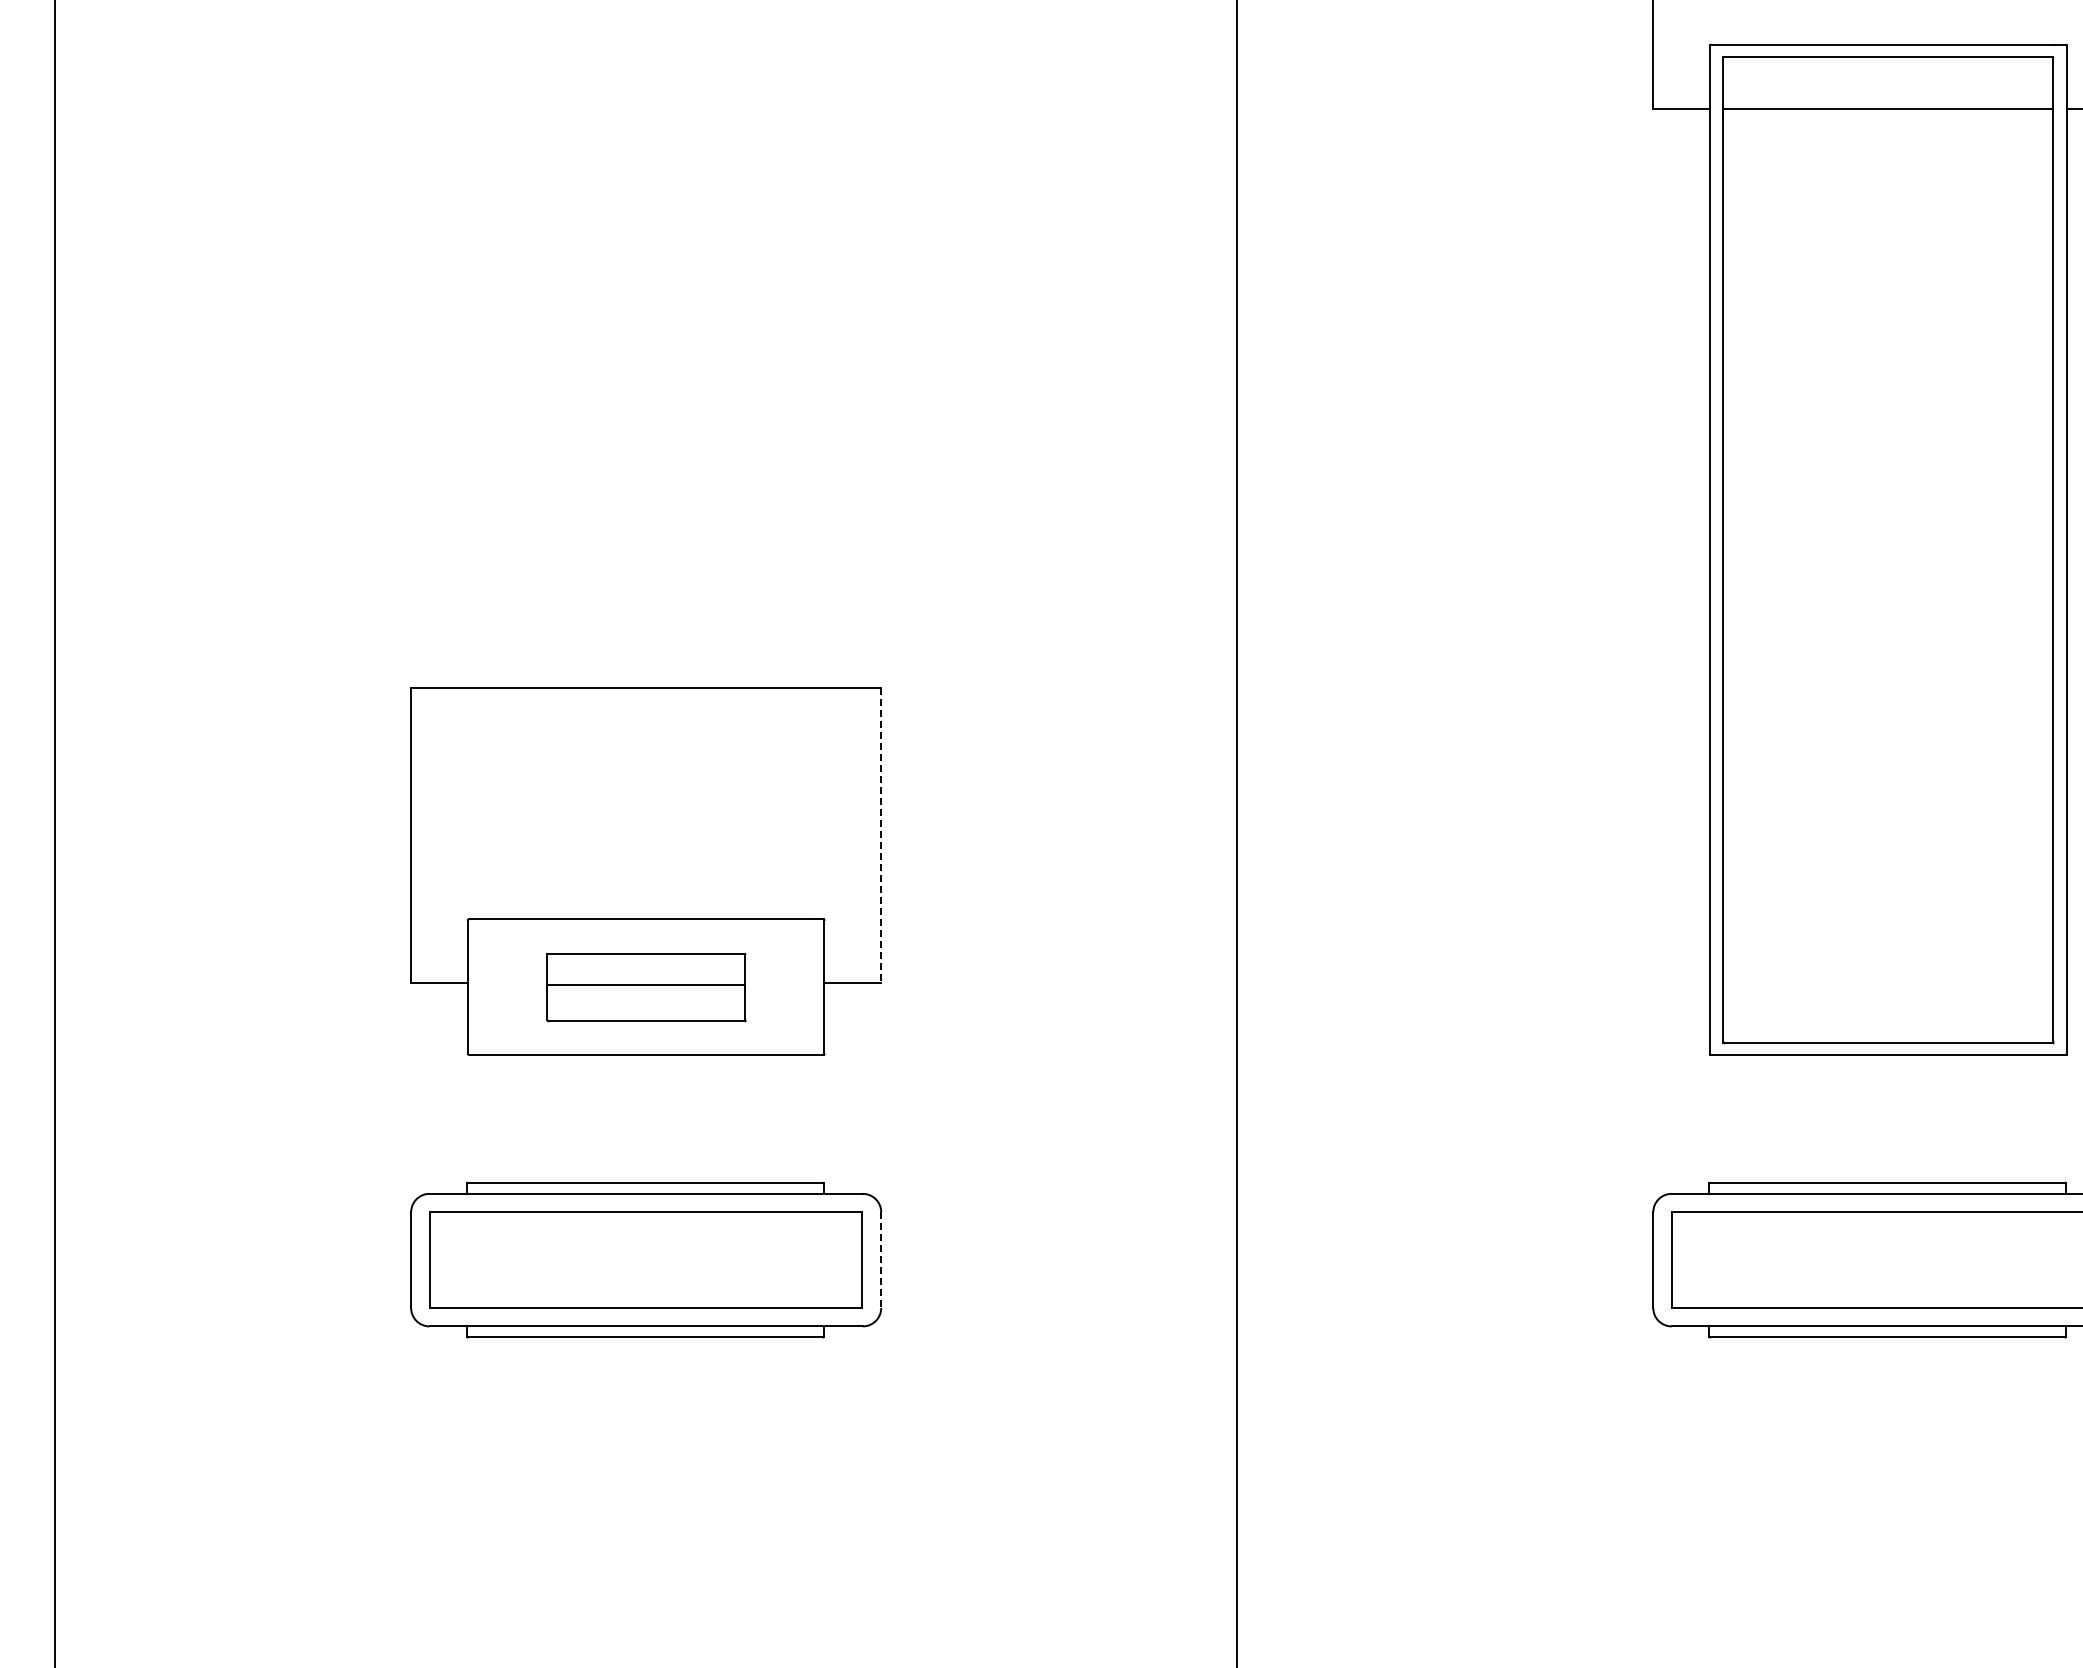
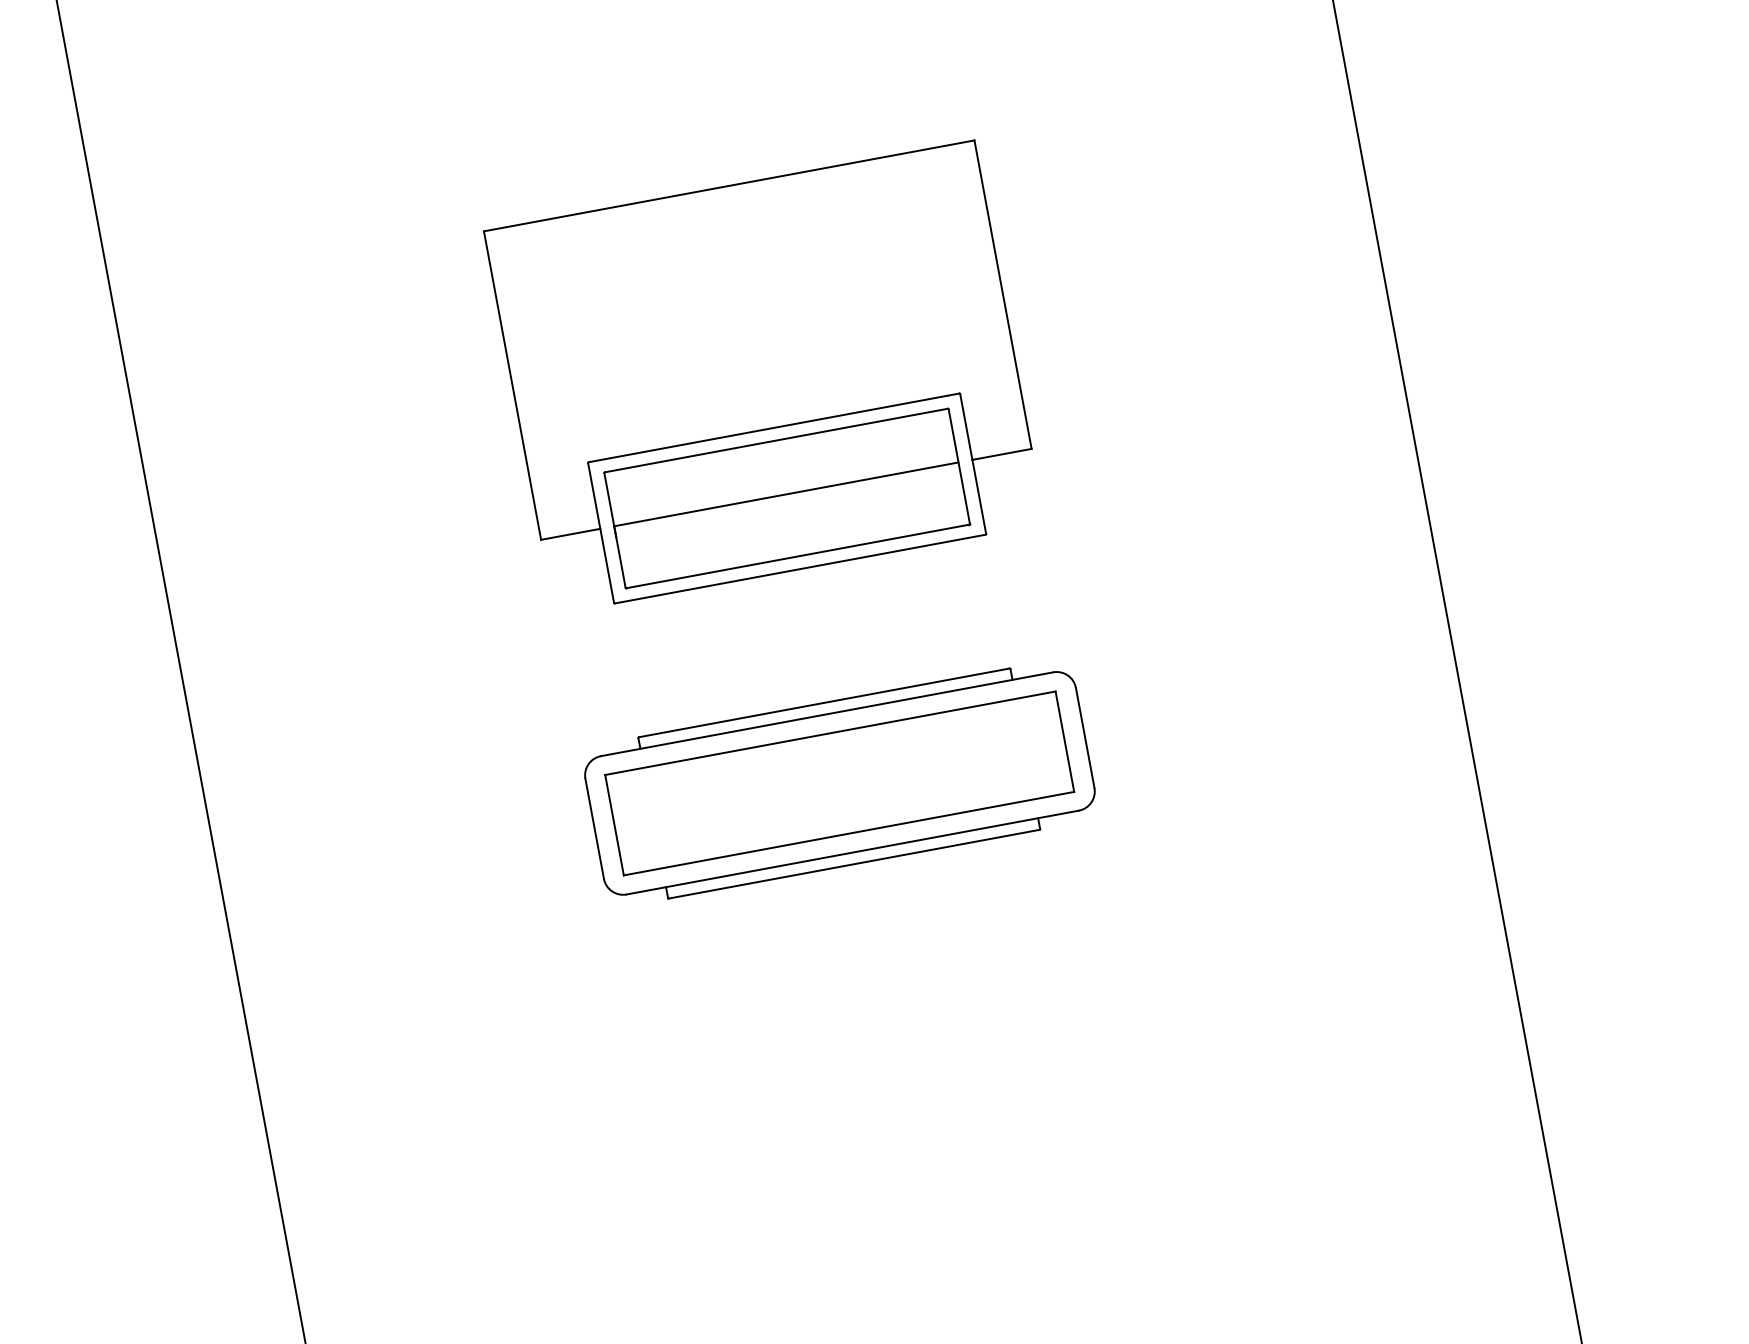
line: (881, 835) -> (1003, 294), dashed -> solid
part: (646, 987) -> (787, 498), size x1.67
line: (881, 1260) -> (1085, 738), dashed -> solid

